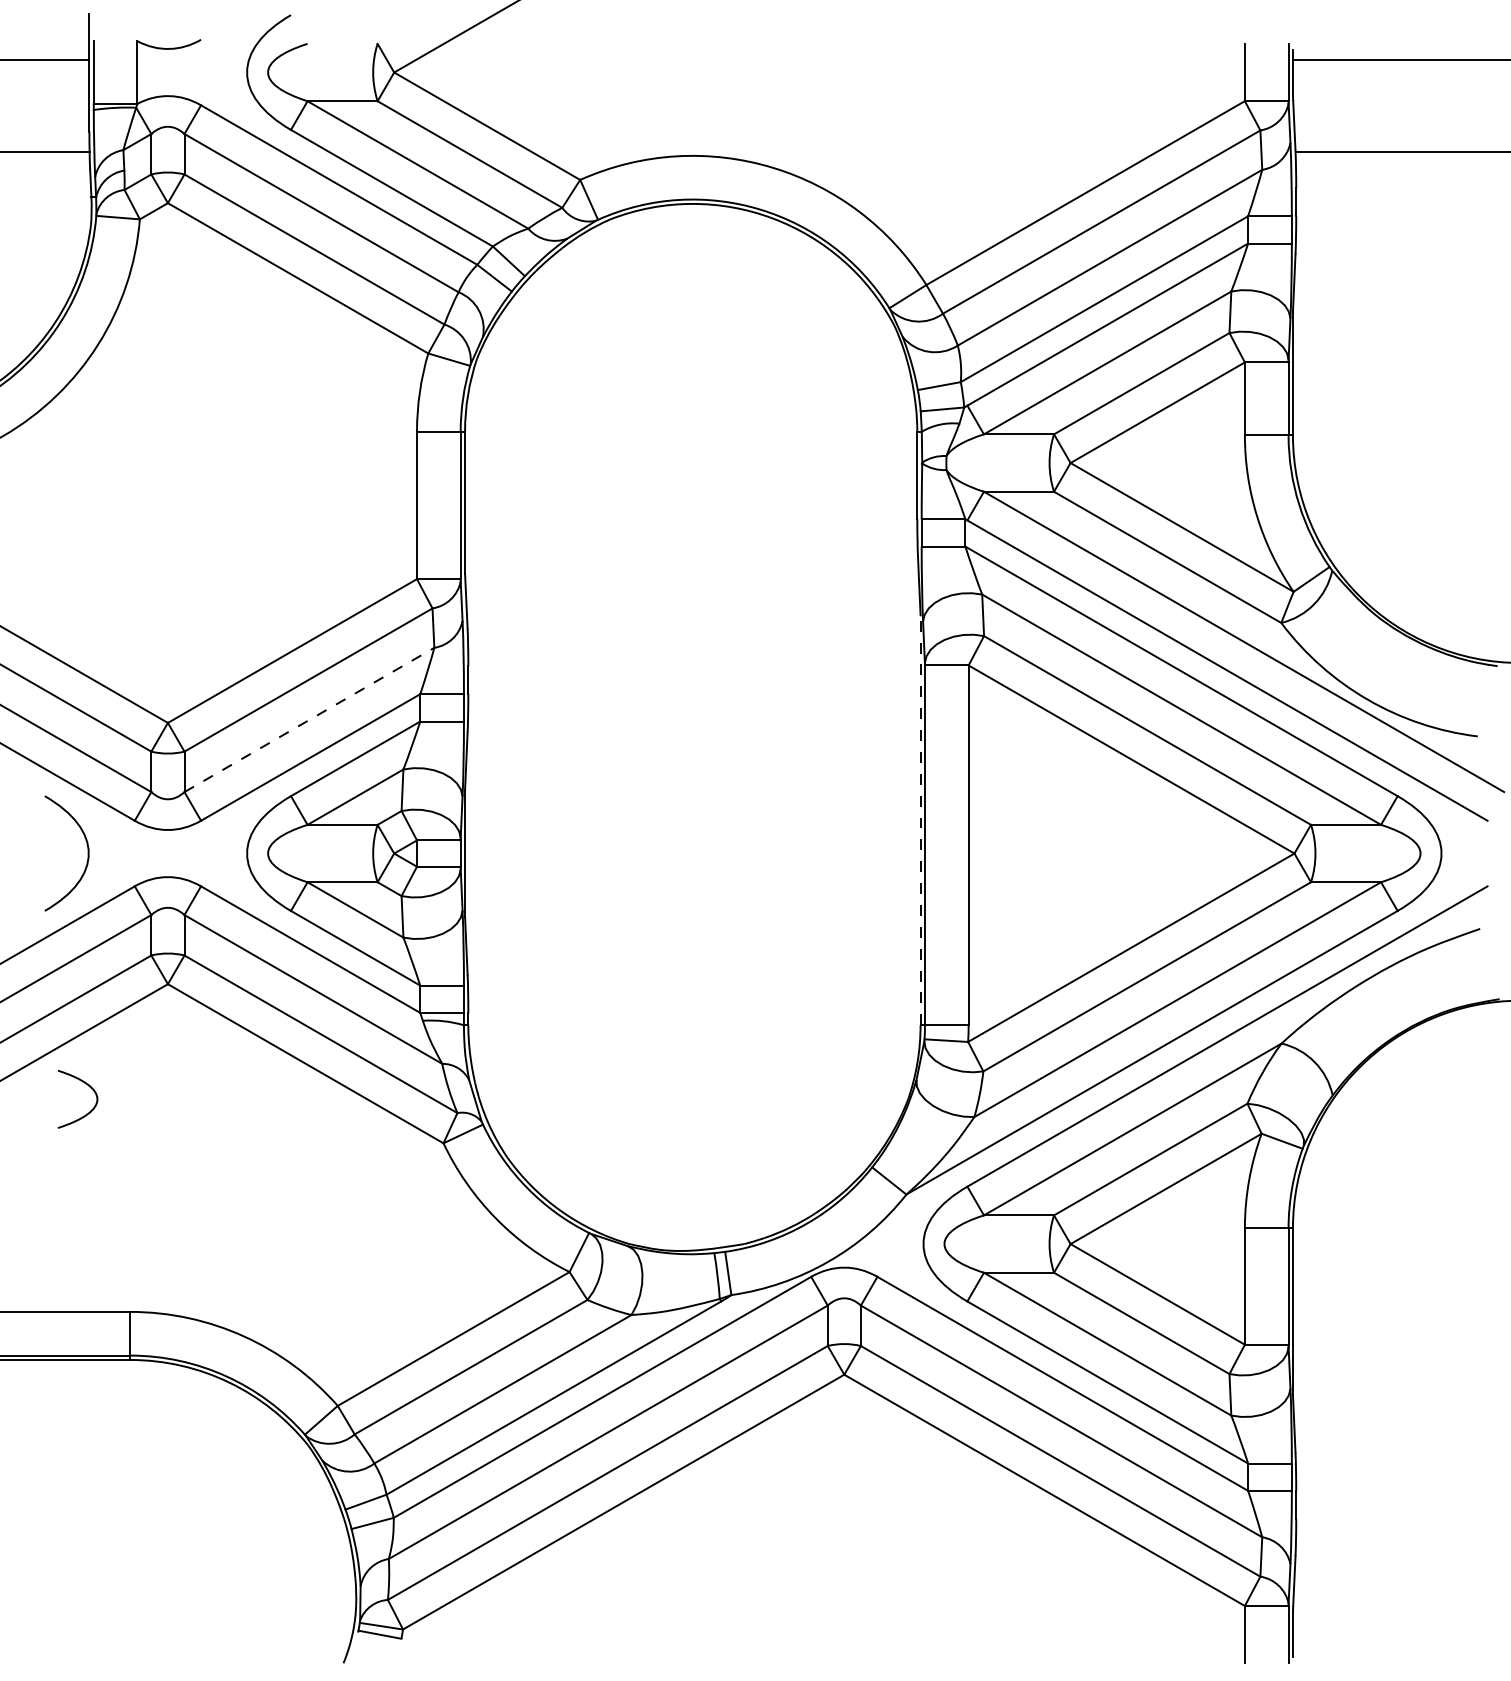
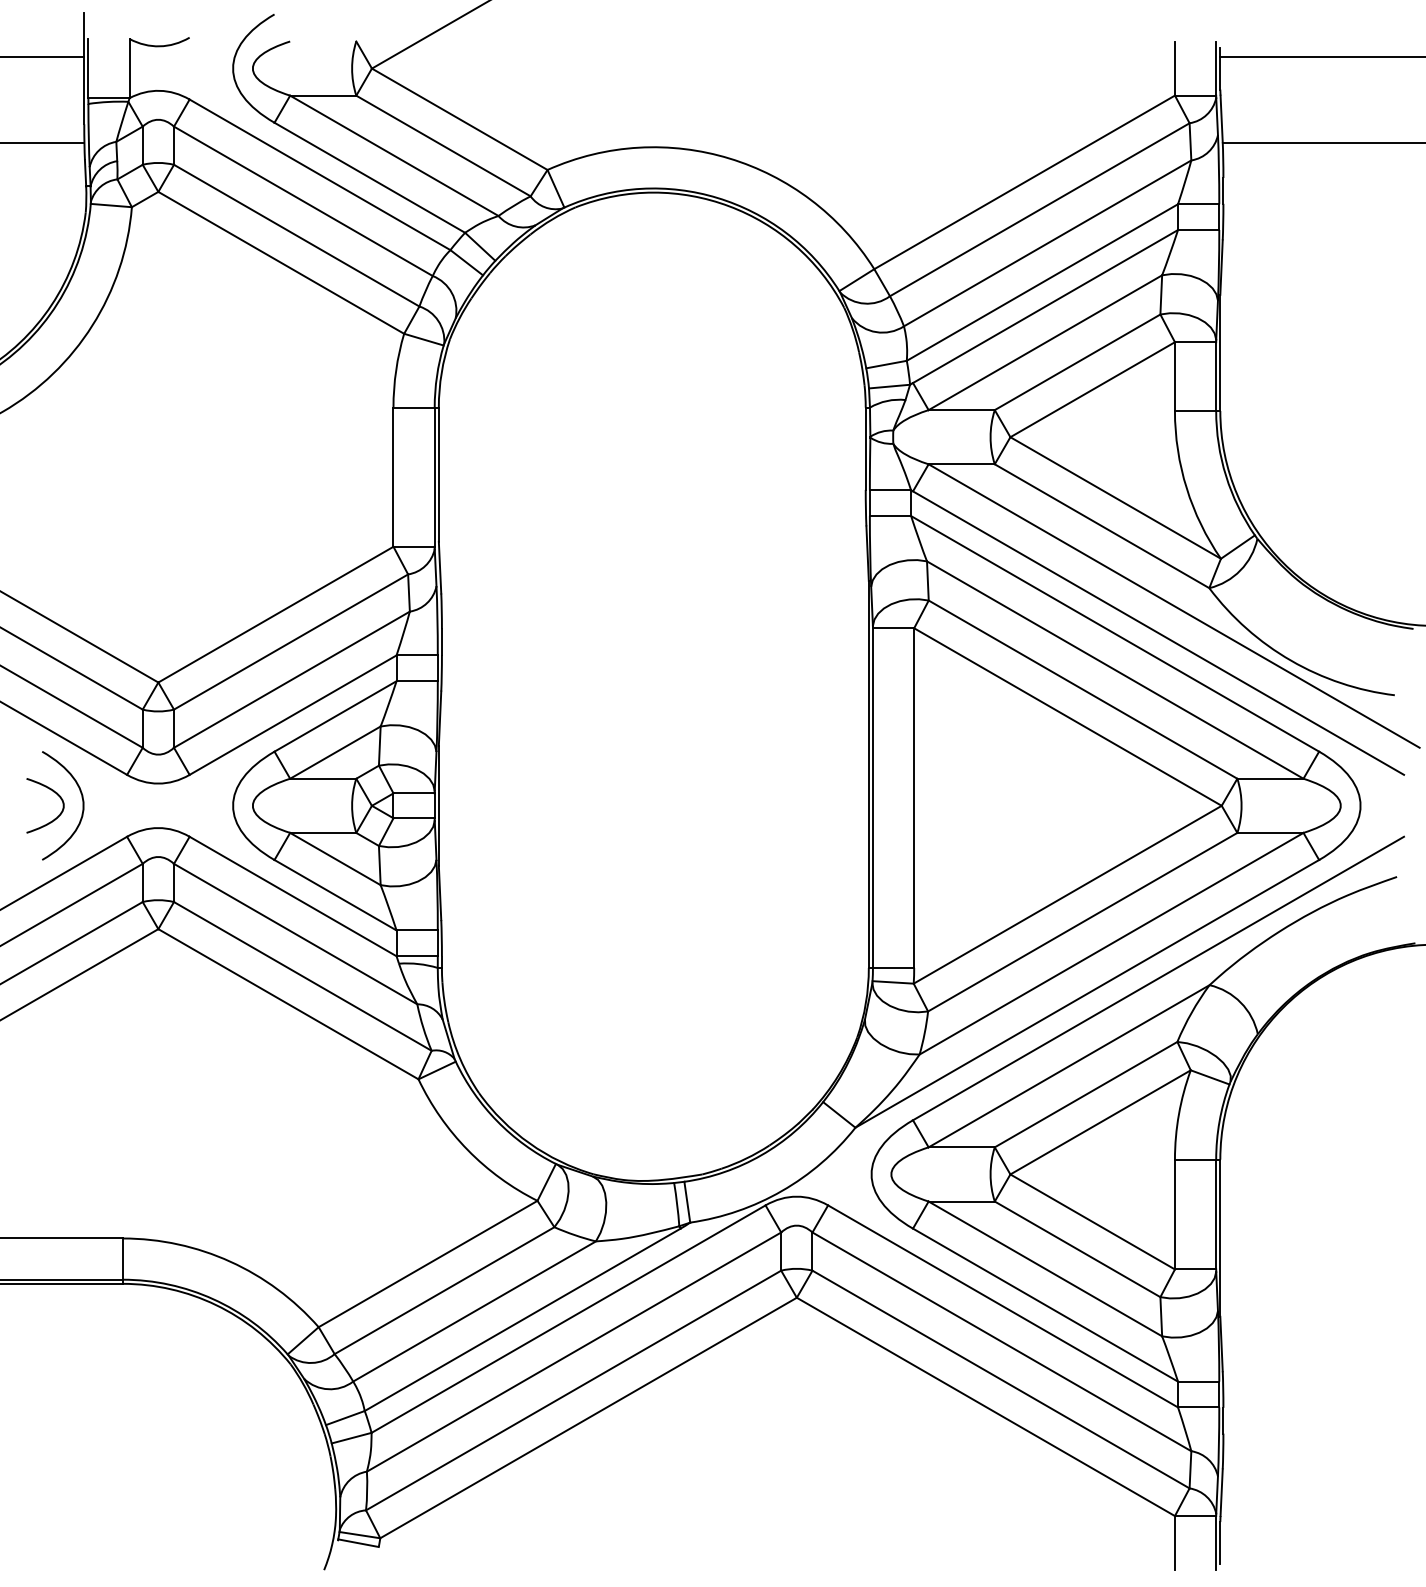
line: (310, 719) -> (292, 679), dashed -> solid
line: (920, 820) -> (868, 774), dashed -> solid
curve: (86, 1085) -> (53, 792), moved

